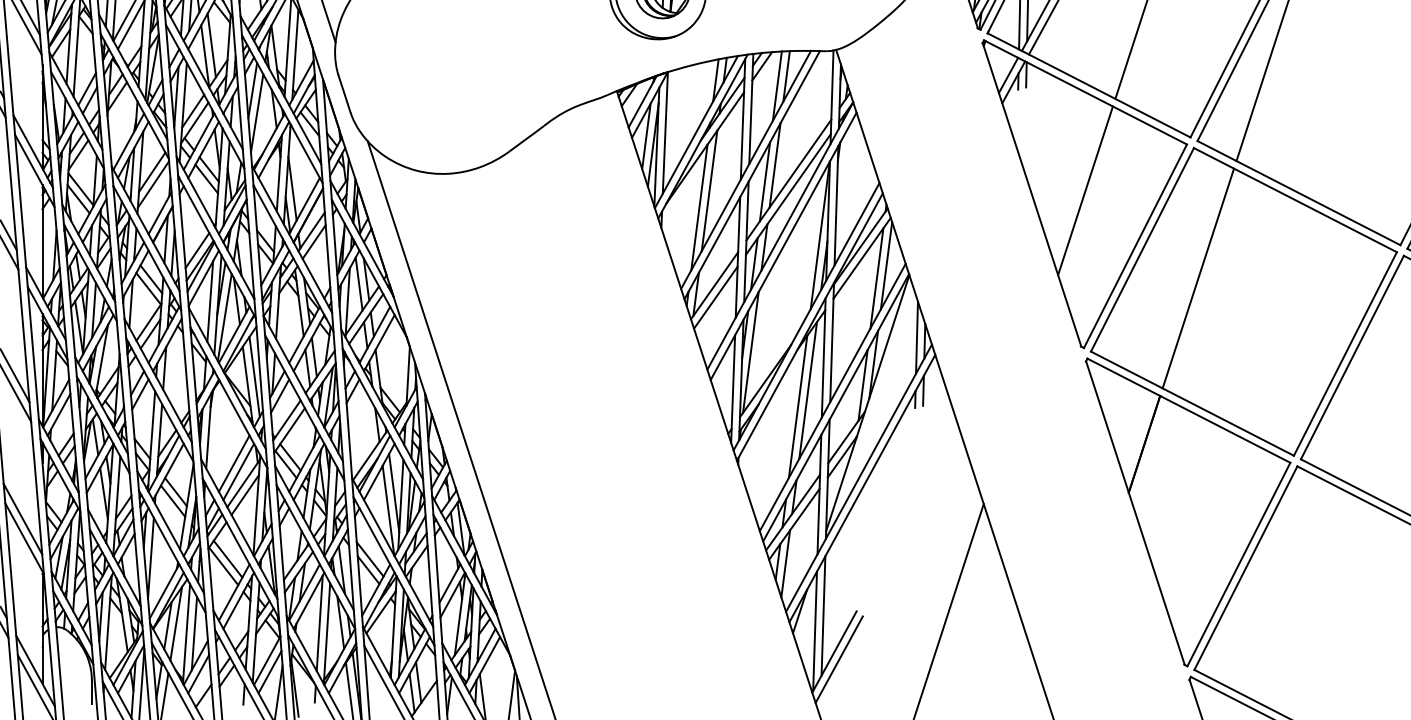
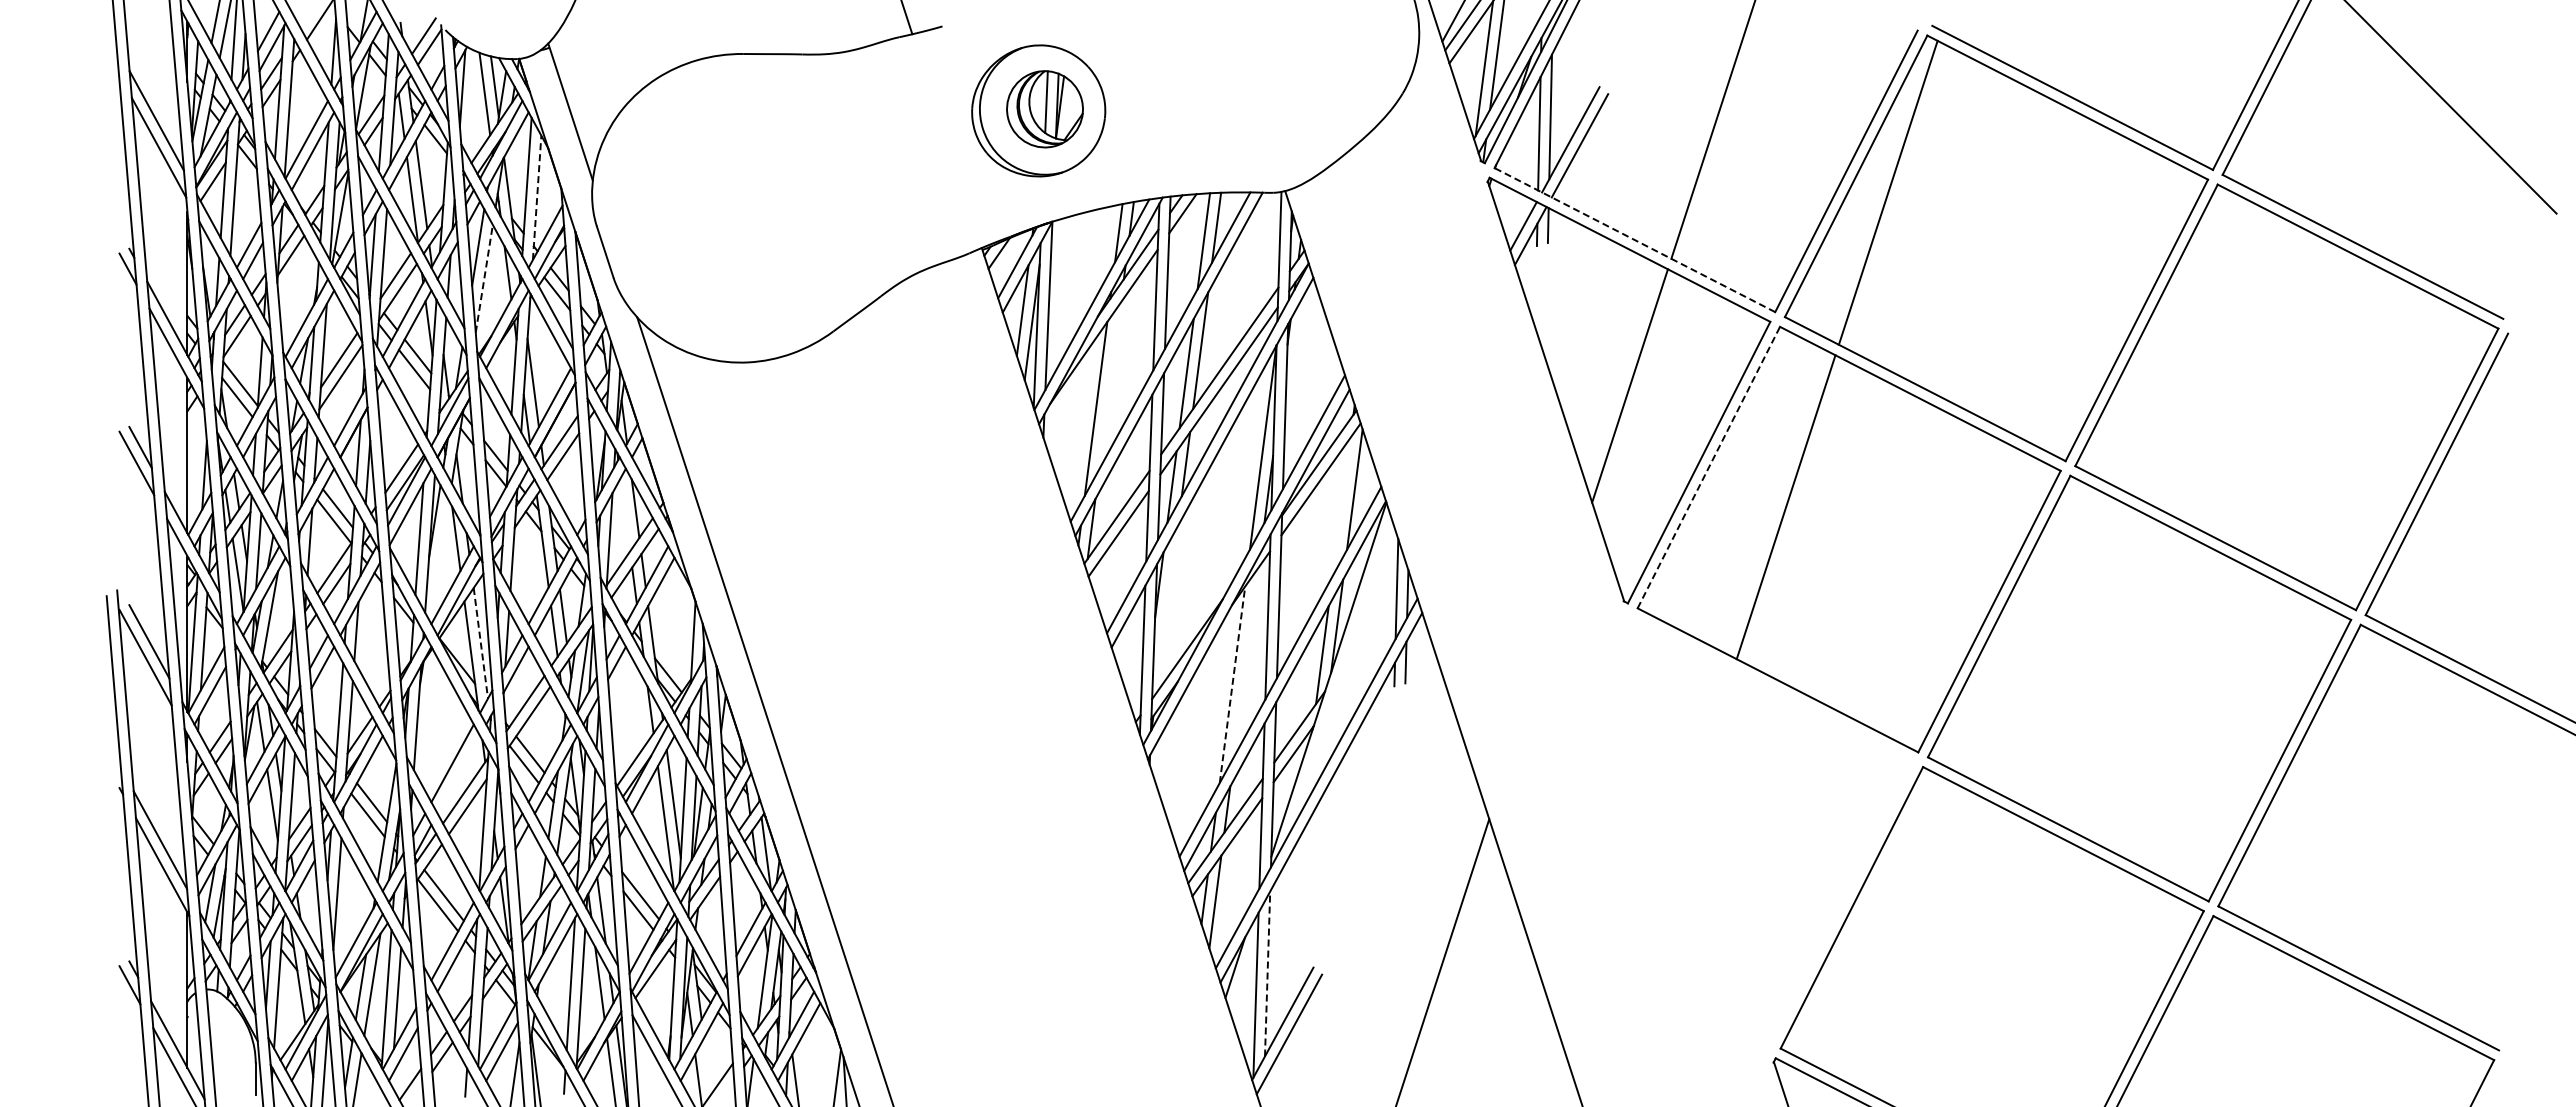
line: (295, 54) -> (537, 197), solid -> dashed
line: (1088, 85) -> (1634, 240), solid -> dashed
line: (257, 113) -> (484, 278), solid -> dashed
line: (709, 190) -> (1109, 385), removed
line: (1142, 249) -> (1708, 467), solid -> dashed
line: (876, 277) -> (1341, 506), removed
line: (359, 283) -> (625, 514), removed
line: (224, 317) -> (439, 561), removed
line: (750, 352) -> (1166, 609), removed
line: (254, 377) -> (480, 643), solid -> dashed
line: (808, 390) -> (1246, 661), removed
line: (798, 406) -> (1232, 684), solid -> dashed
line: (238, 471) -> (458, 774), removed
part: (1187, 512) -> (1771, 830), removed
line: (823, 616) -> (1267, 974), solid -> dashed
line: (418, 682) -> (707, 1066), removed

